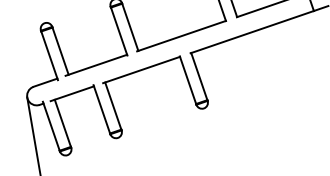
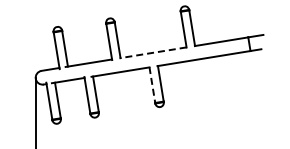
line: (182, 35) -> (153, 52), solid -> dashed
line: (188, 80) -> (152, 85), solid -> dashed

